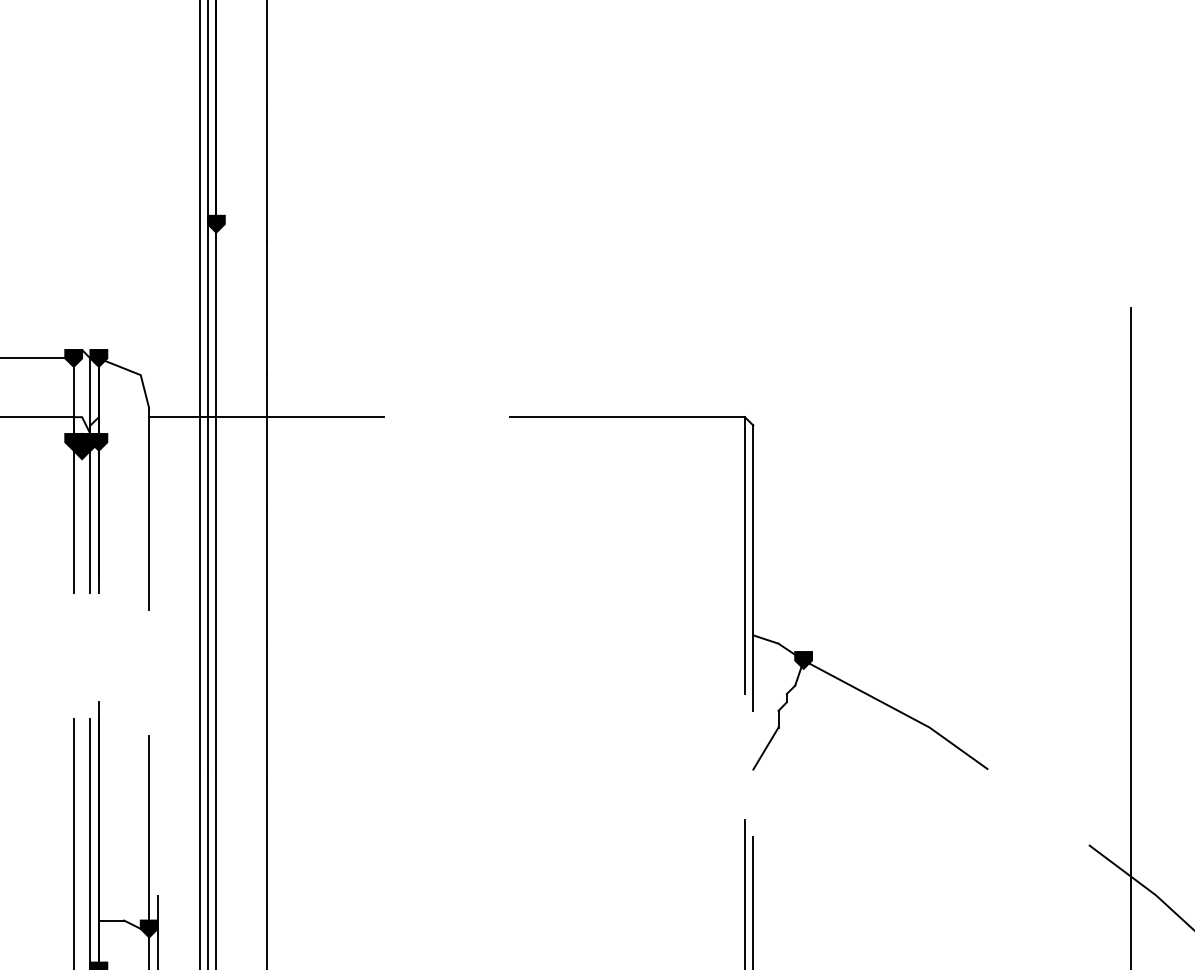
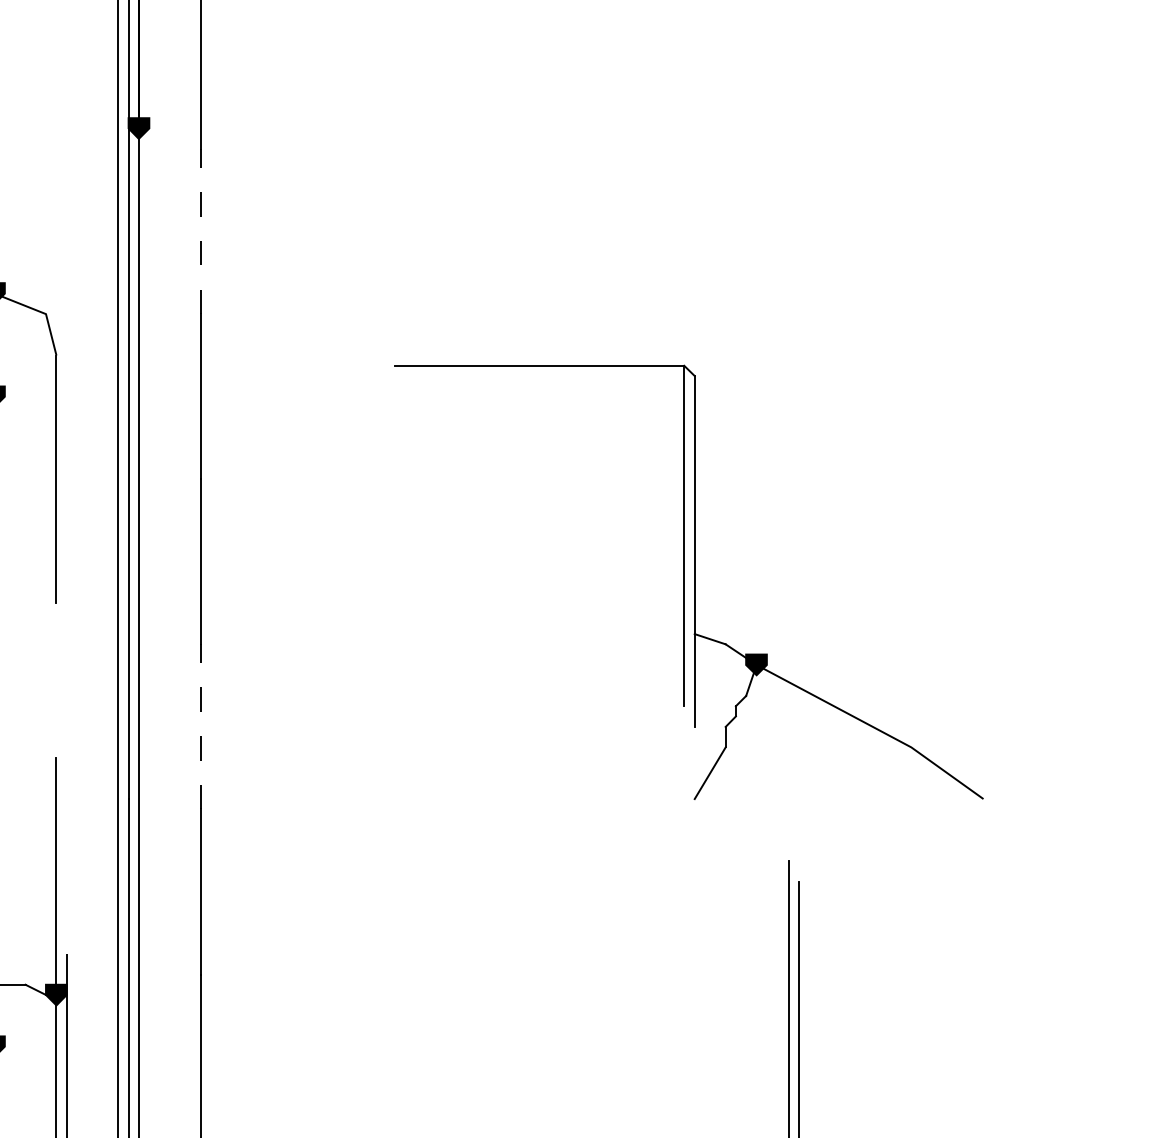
line: (266, 307) -> (200, 230), solid -> dashed
line: (266, 417) -> (200, 366), removed
part: (748, 593) -> (688, 582), moved
line: (266, 710) -> (200, 726), solid -> dashed

